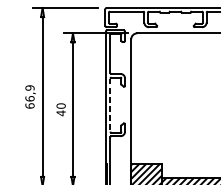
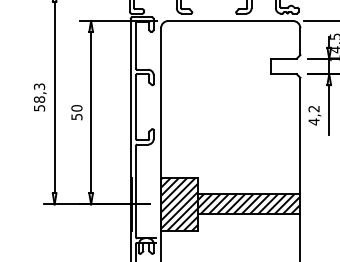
text: (29, 97) -> (39, 97), 66,9 -> 58,3
line: (110, 105) -> (136, 107), dashed -> solid
text: (60, 112) -> (76, 116), 40 -> 50

